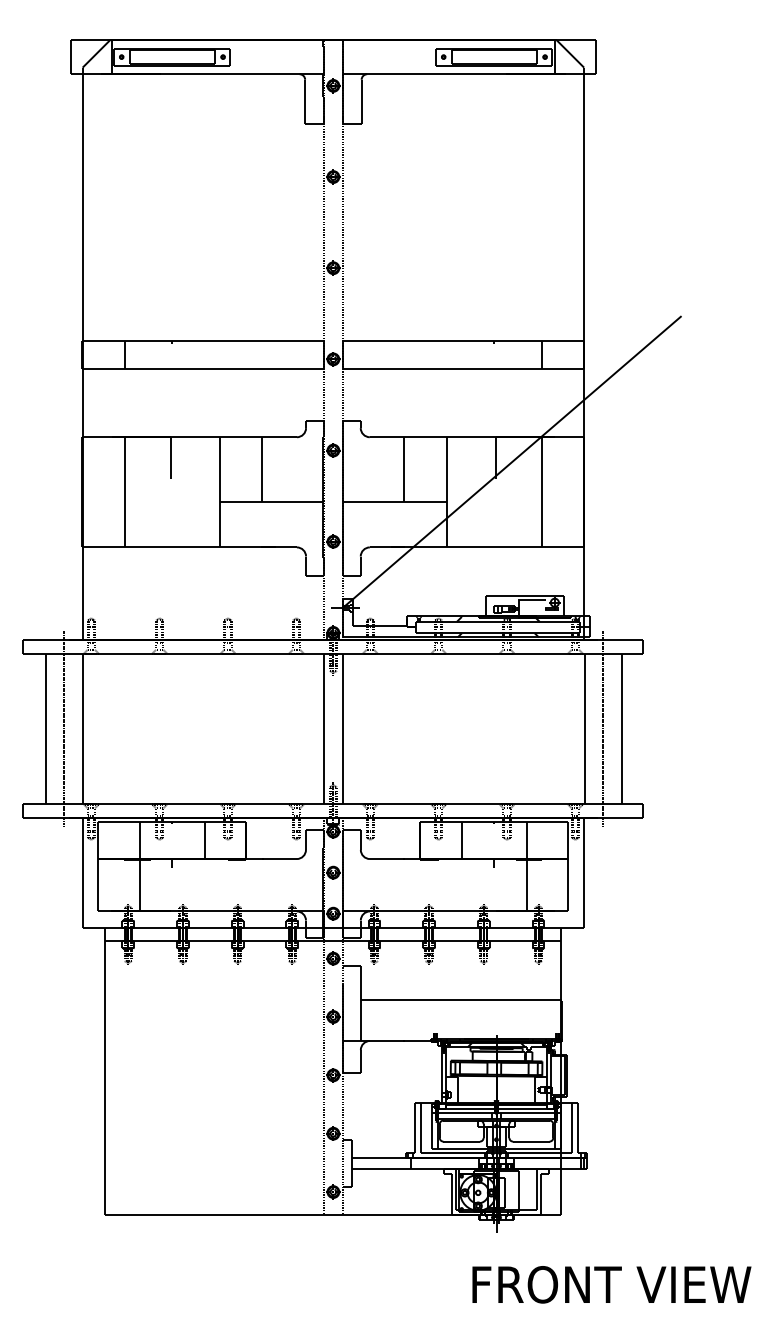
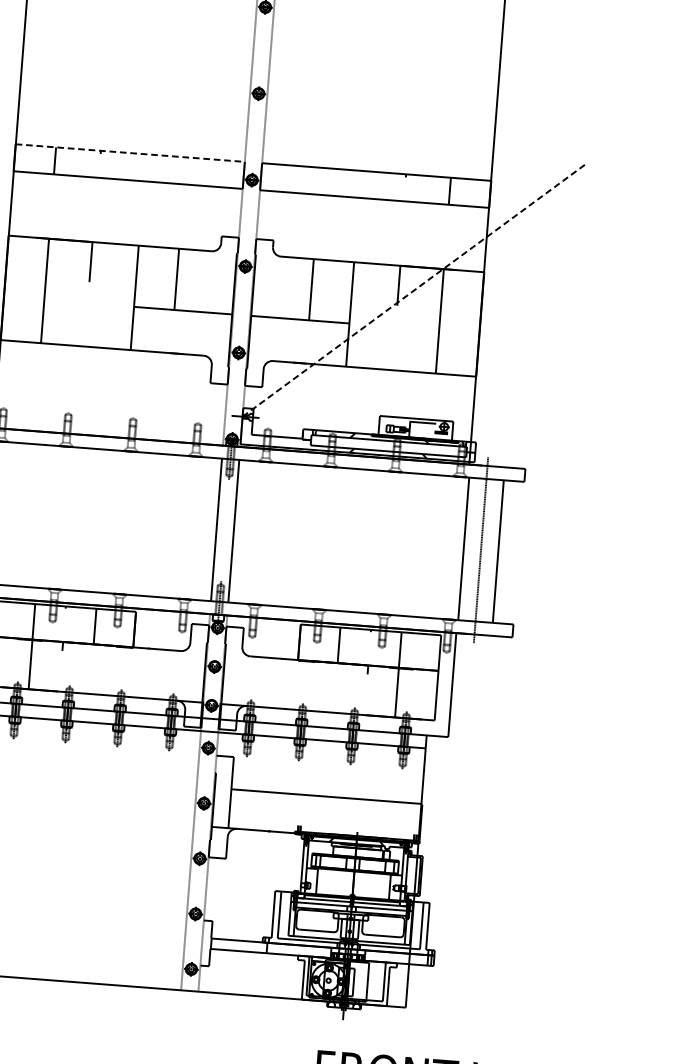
line: (203, 340) -> (130, 152), solid -> dashed
line: (512, 462) -> (414, 290), solid -> dashed

